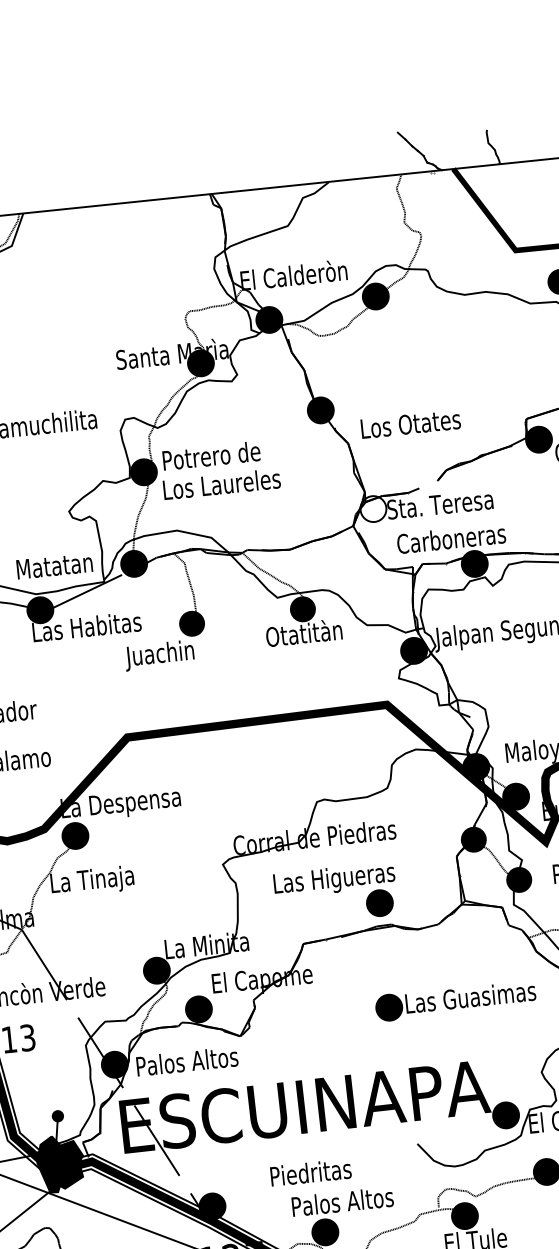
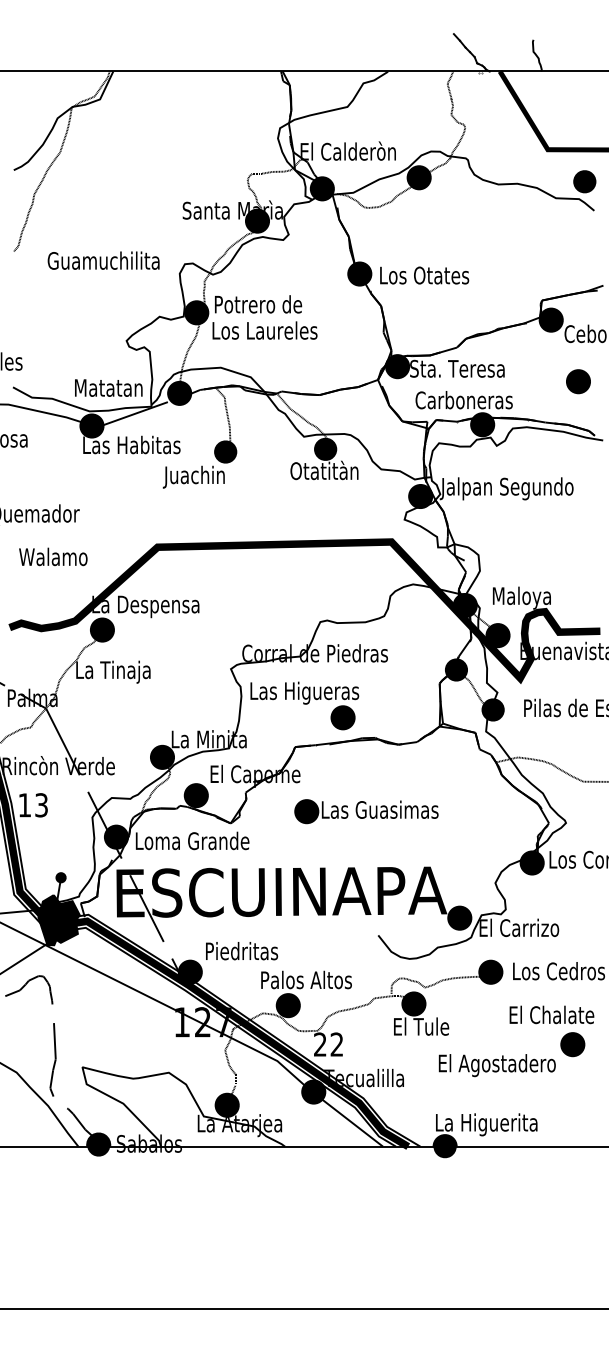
text: (410, 424) -> (424, 275), moved
line: (422, 486) -> (443, 351), added
fill: (373, 508) -> (397, 366), added
part: (335, 893) -> (304, 705), moved
part: (455, 1000) -> (366, 811), moved
text: (200, 1059) -> (193, 840), Palos Altos -> Loma Grande
text: (311, 1172) -> (242, 951), moved

